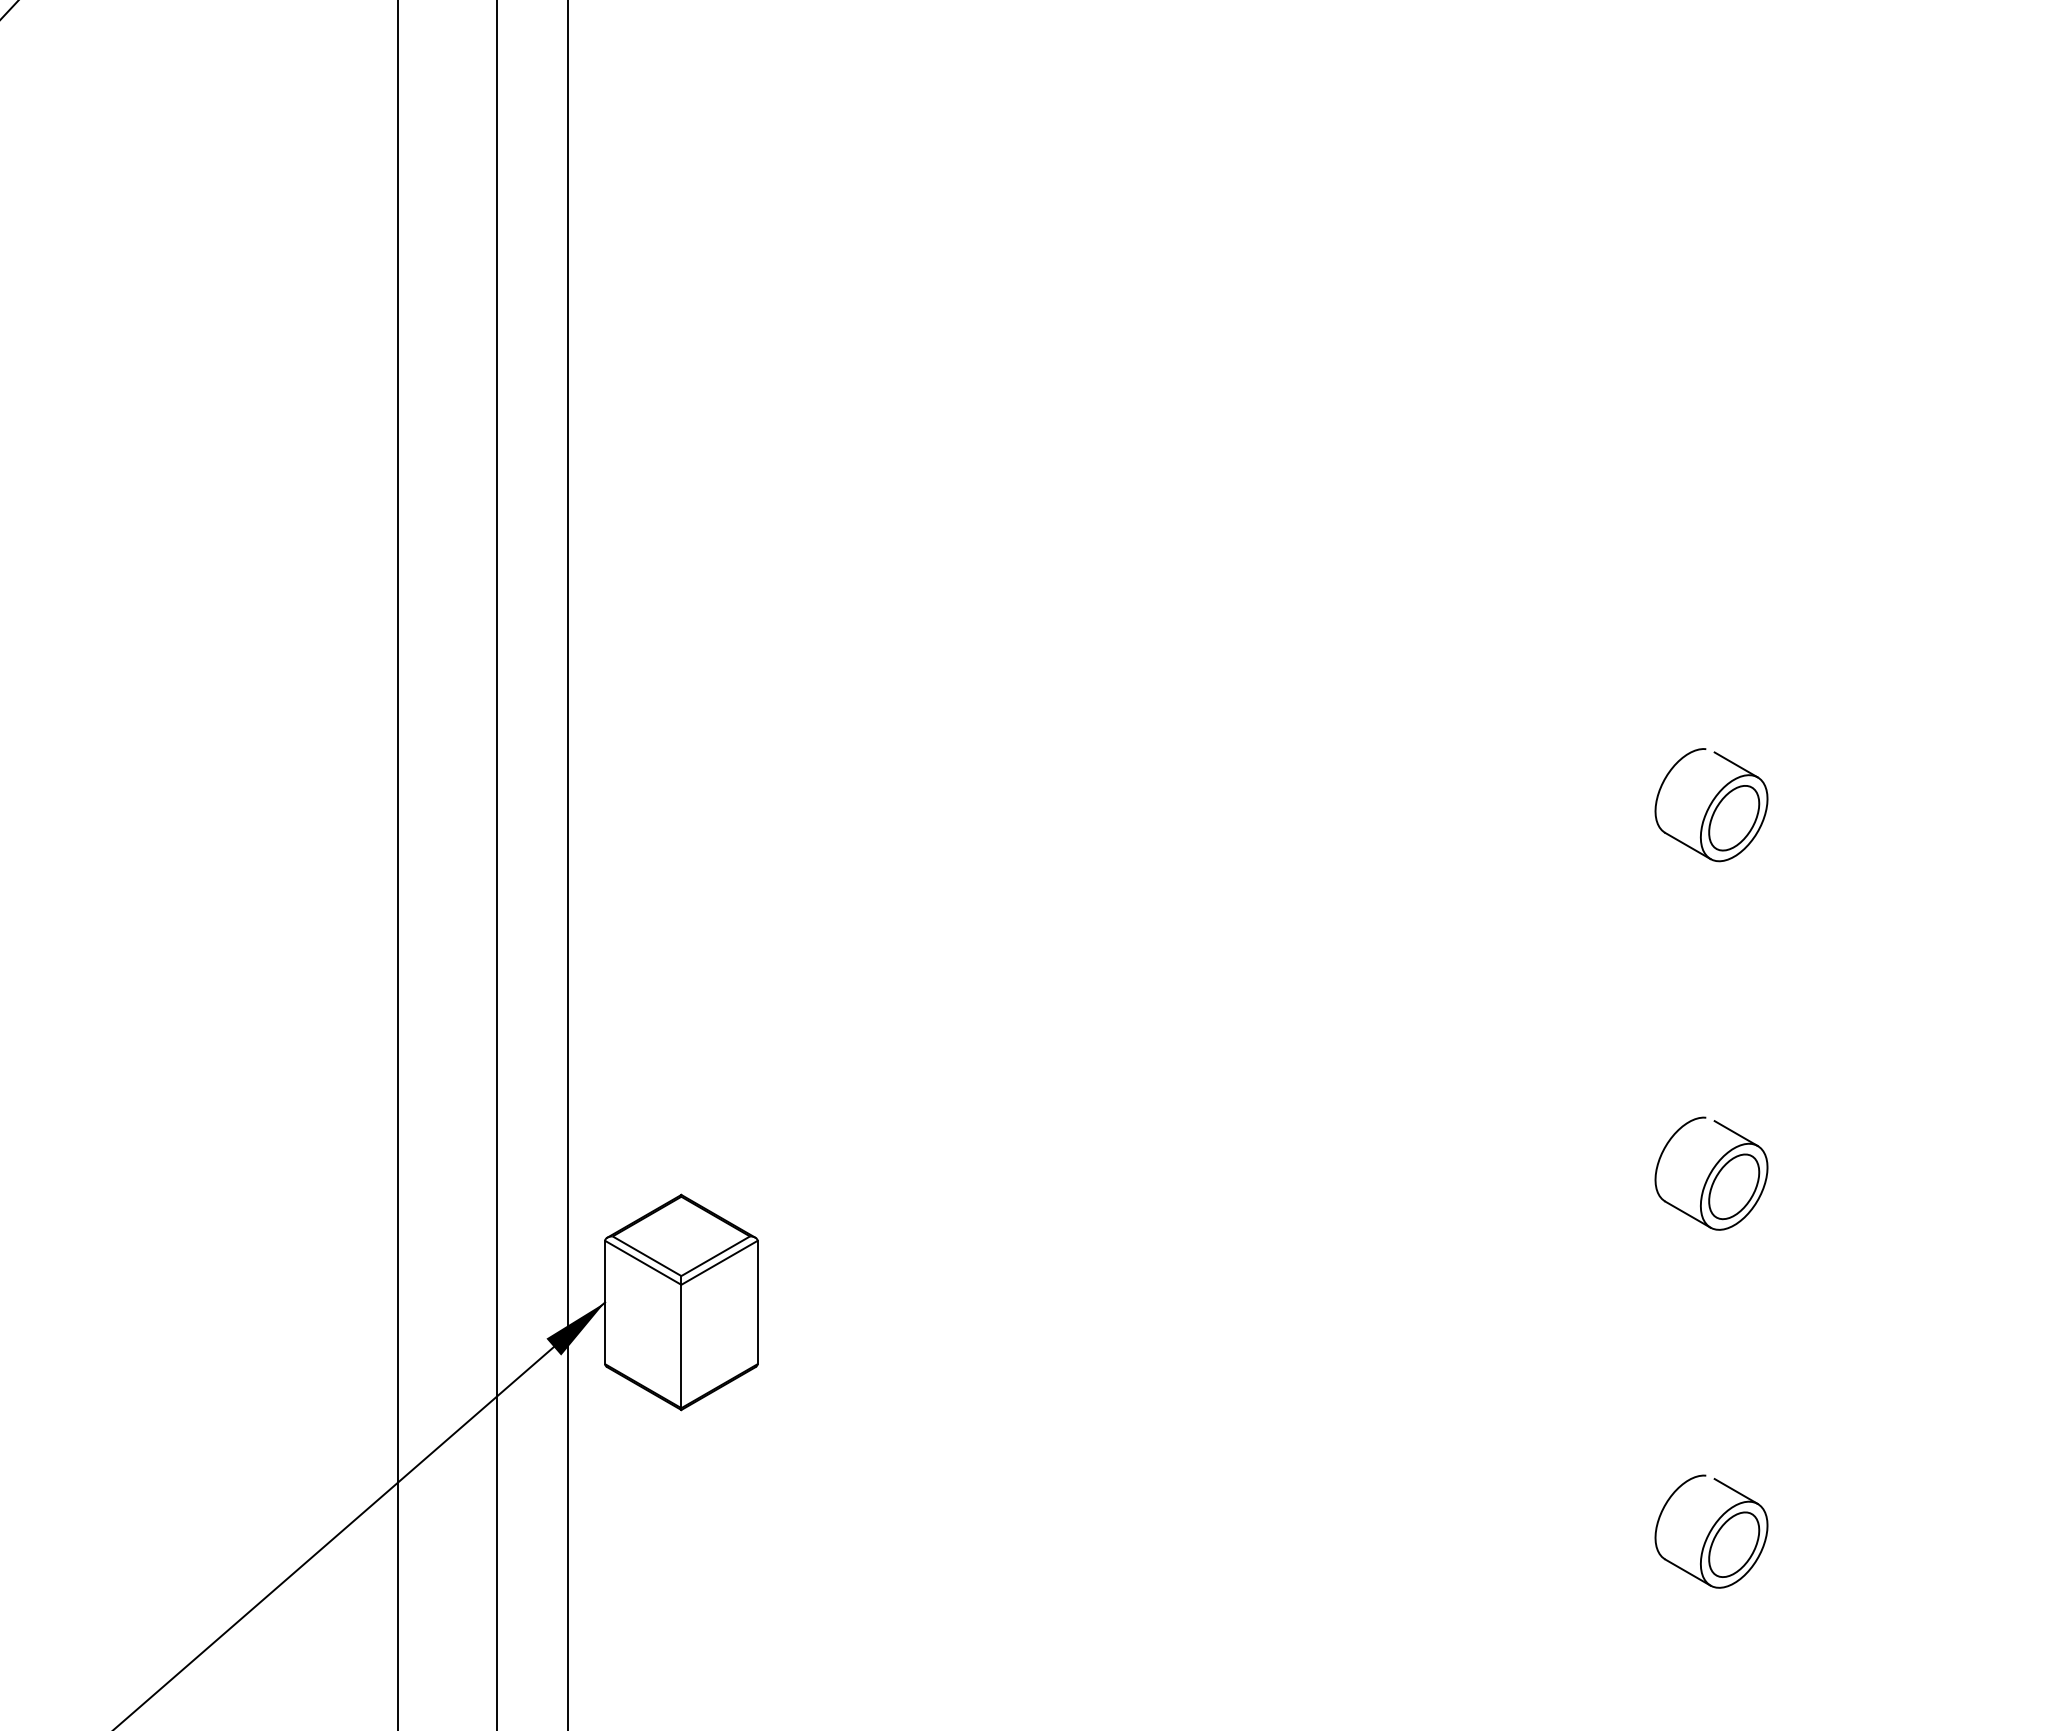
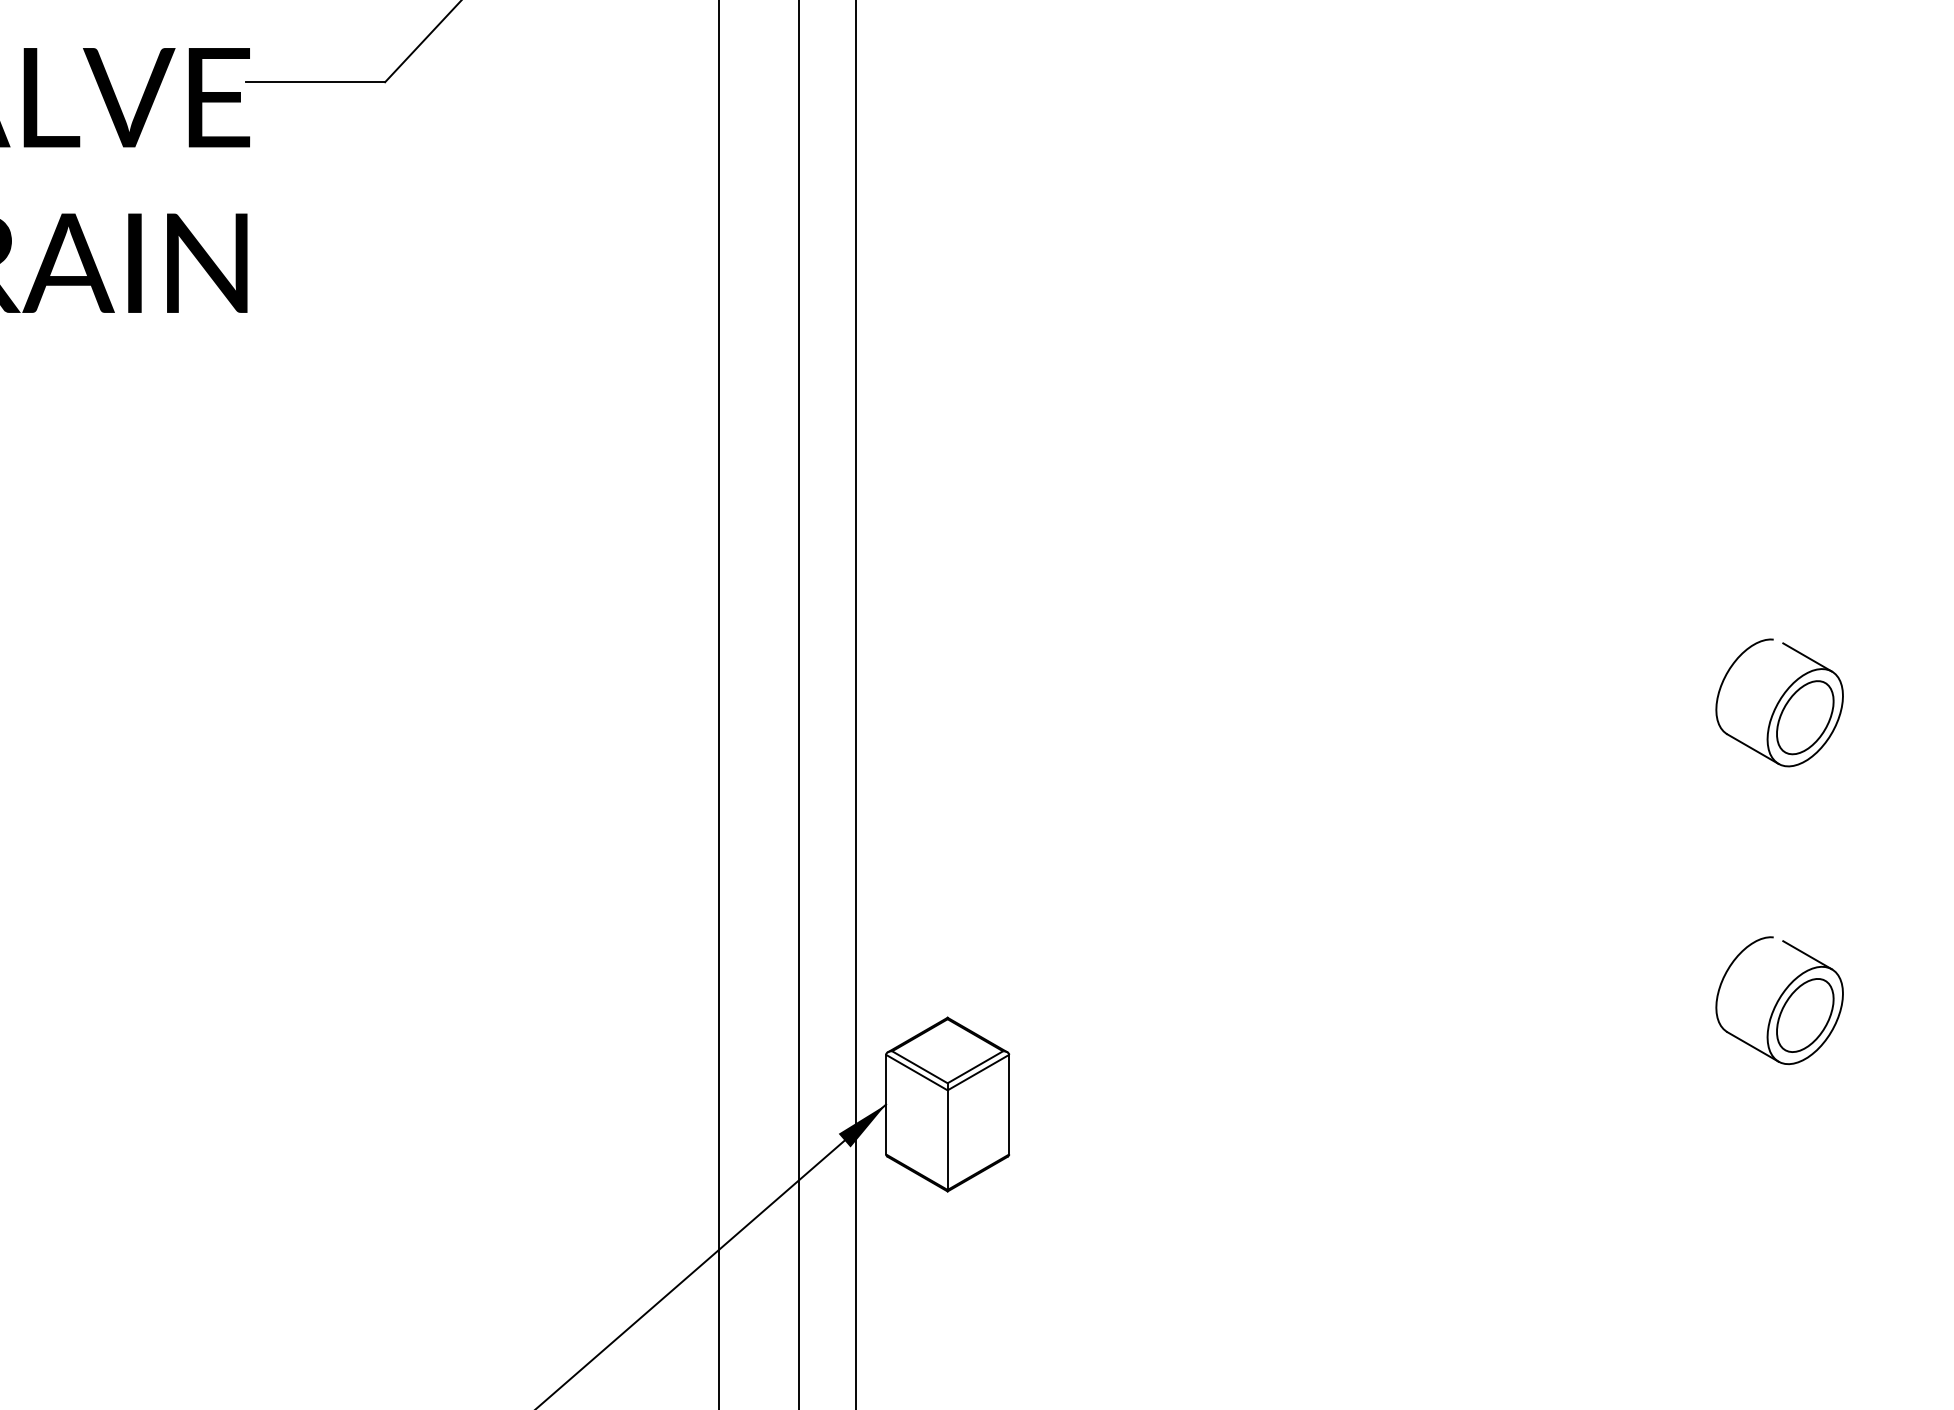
part: (1711, 804) -> (1779, 702), size x1.4
part: (1711, 1173) -> (1779, 1000), size x1.4
part: (1711, 1531) -> (1779, 1289), removed

